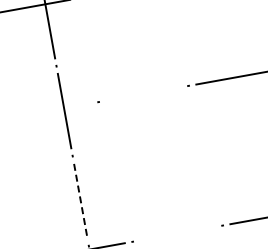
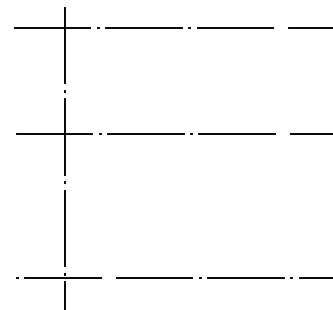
line: (143, 94) -> (145, 134), added
line: (53, 110) -> (54, 134), added
line: (81, 201) -> (65, 228), dashed -> solid
line: (177, 233) -> (154, 277), added

